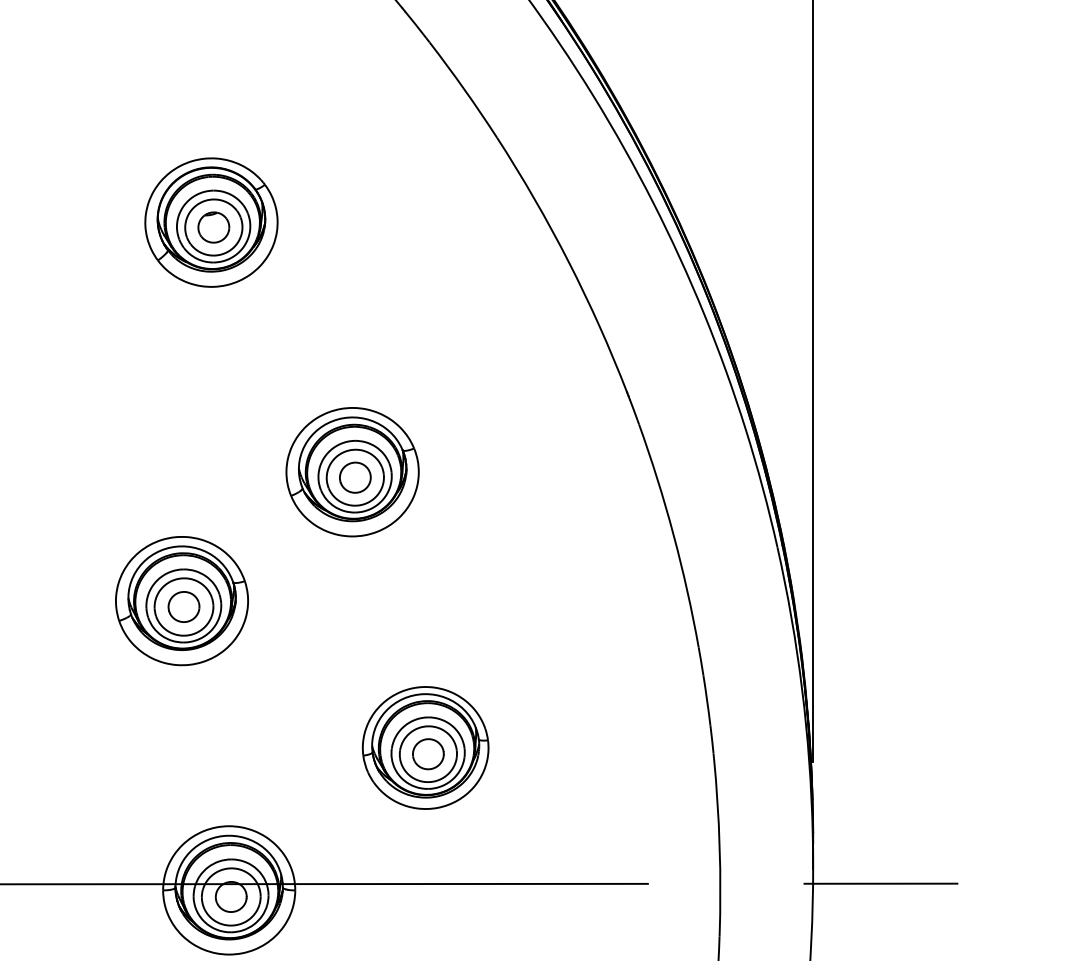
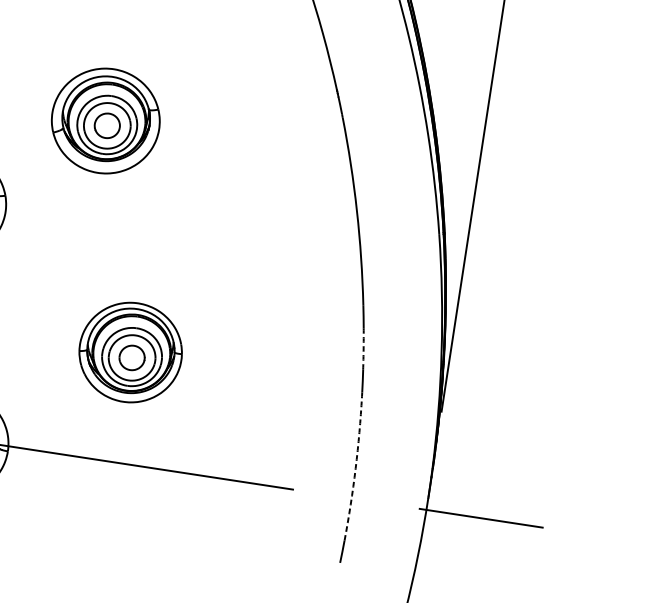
arc: (707, 700) -> (363, 349), solid -> dashed
arc: (719, 847) -> (355, 469), solid -> dashed

